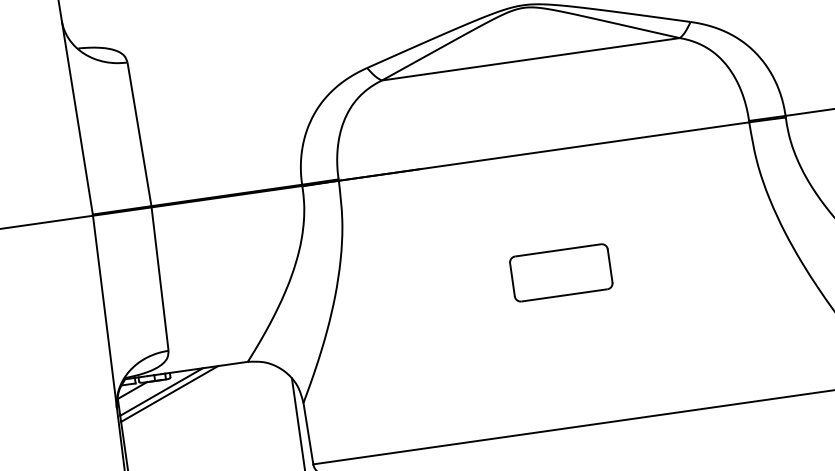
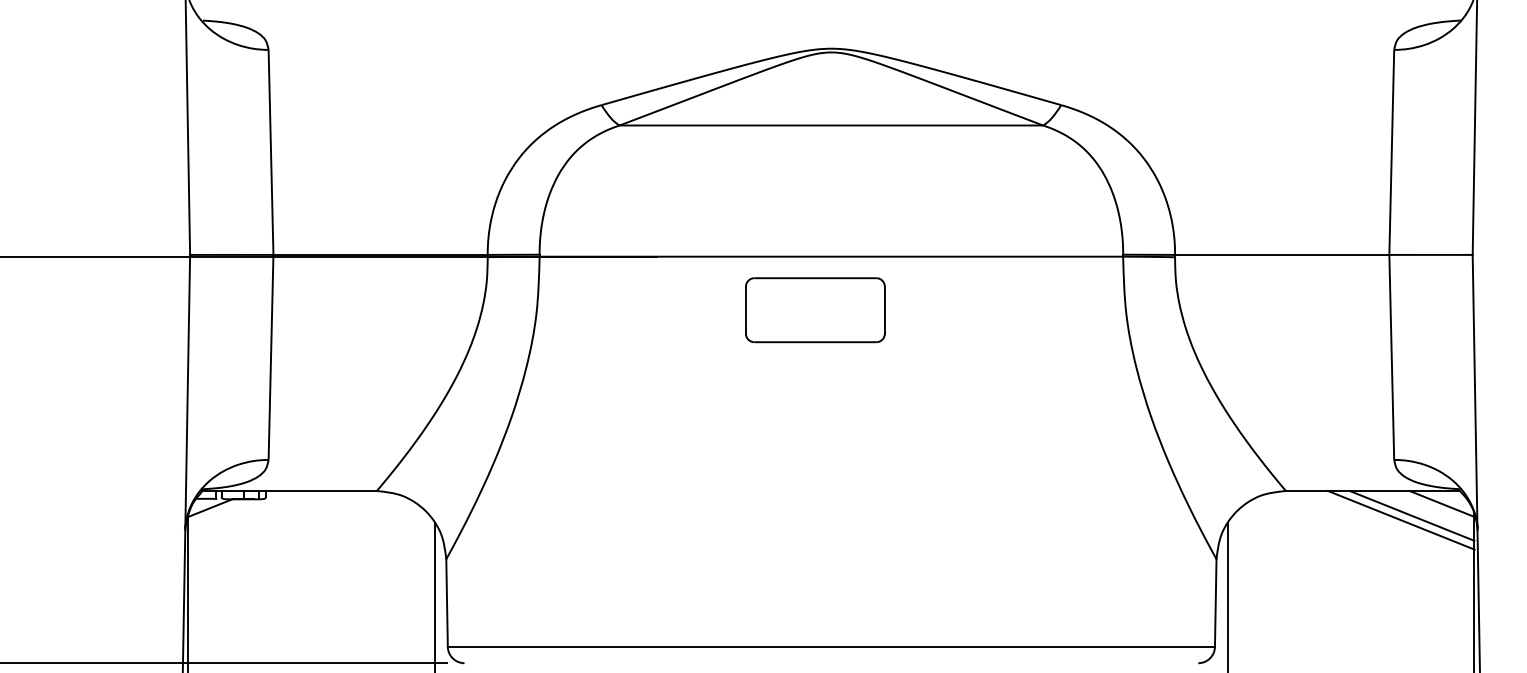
part: (561, 273) -> (815, 310), moved
line: (161, 391) -> (250, 515), removed
line: (169, 394) -> (261, 520), removed

